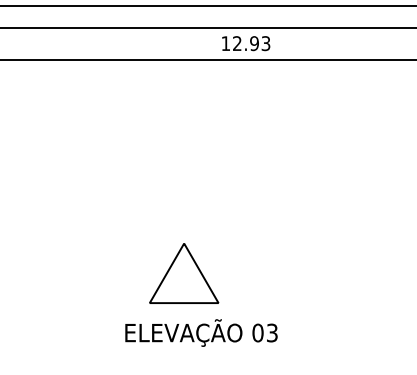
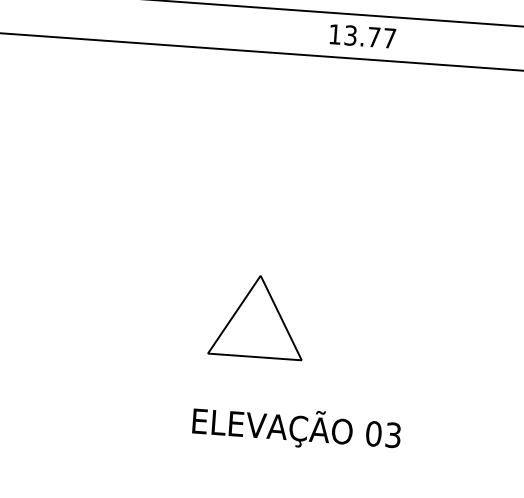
text: (251, 43) -> (370, 36), 12.93 -> 13.77
part: (184, 273) -> (258, 316), moved
text: (201, 332) -> (296, 427), moved

